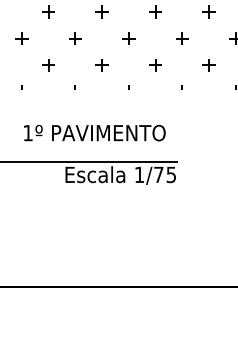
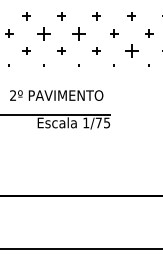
part: (74, 38) -> (43, 33), size x1.6
part: (129, 38) -> (79, 33), size x1.6
part: (208, 64) -> (131, 50), size x1.6
text: (27, 132) -> (12, 95), 1º -> 2º

